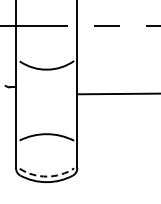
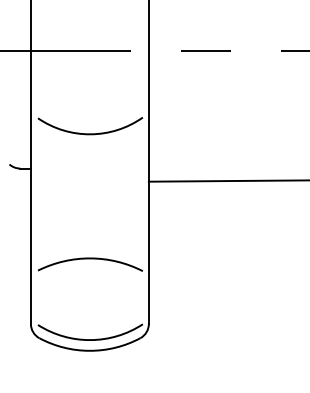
arc: (47, 176) -> (91, 339), dashed -> solid

